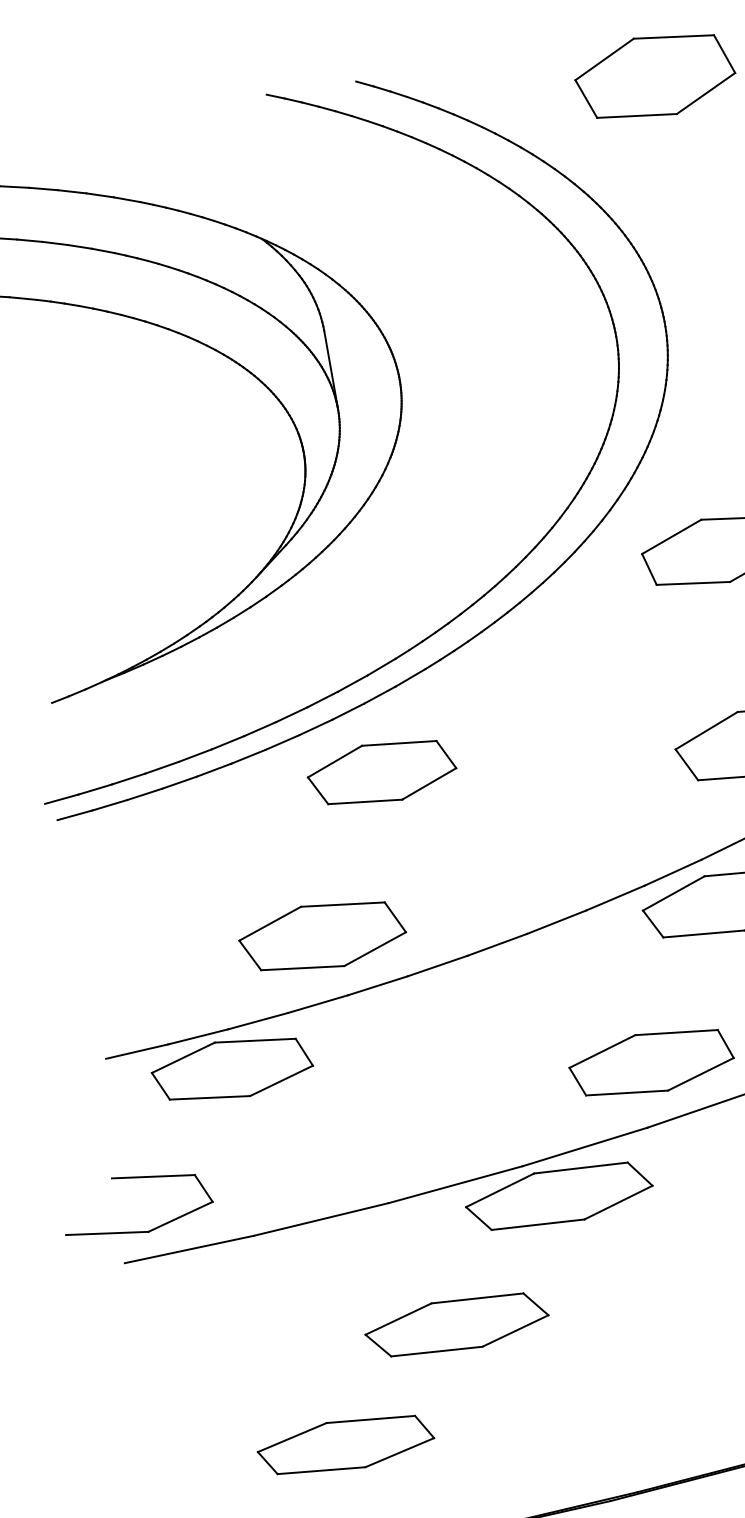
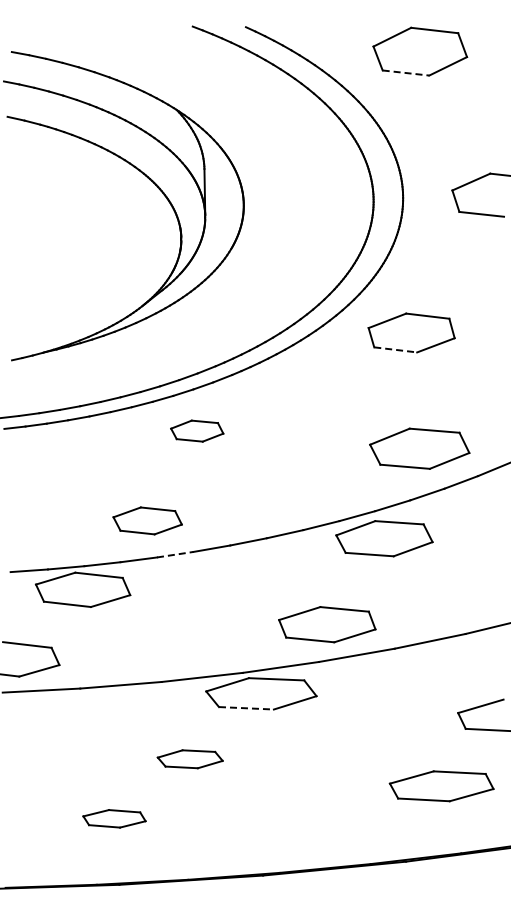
line: (637, 116) -> (406, 73), solid -> dashed
line: (692, 582) -> (395, 349), solid -> dashed
part: (380, 771) -> (196, 430), size x0.6
part: (322, 935) -> (147, 520), size x0.7
line: (378, 985) -> (175, 554), solid -> dashed
line: (538, 1225) -> (246, 708), solid -> dashed
part: (457, 1325) -> (190, 759), size x0.6
part: (345, 1444) -> (114, 818), size x0.6

